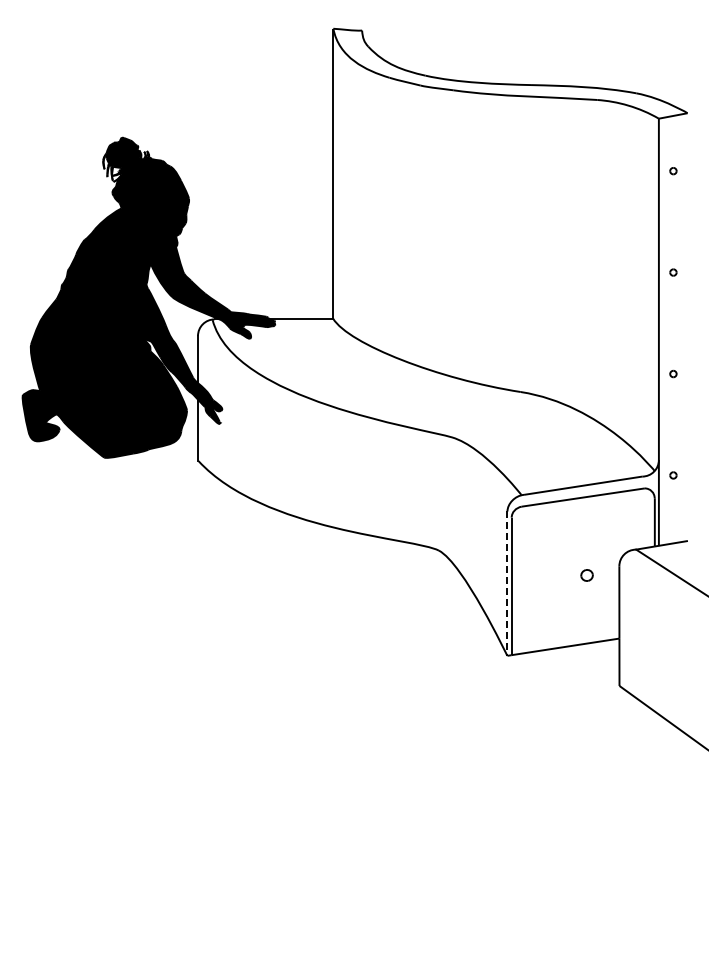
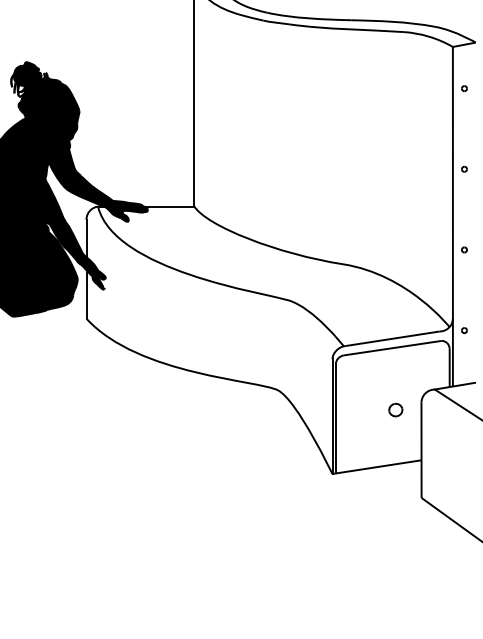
part: (586, 575) -> (395, 410), size x1.43
line: (507, 584) -> (332, 417), dashed -> solid

